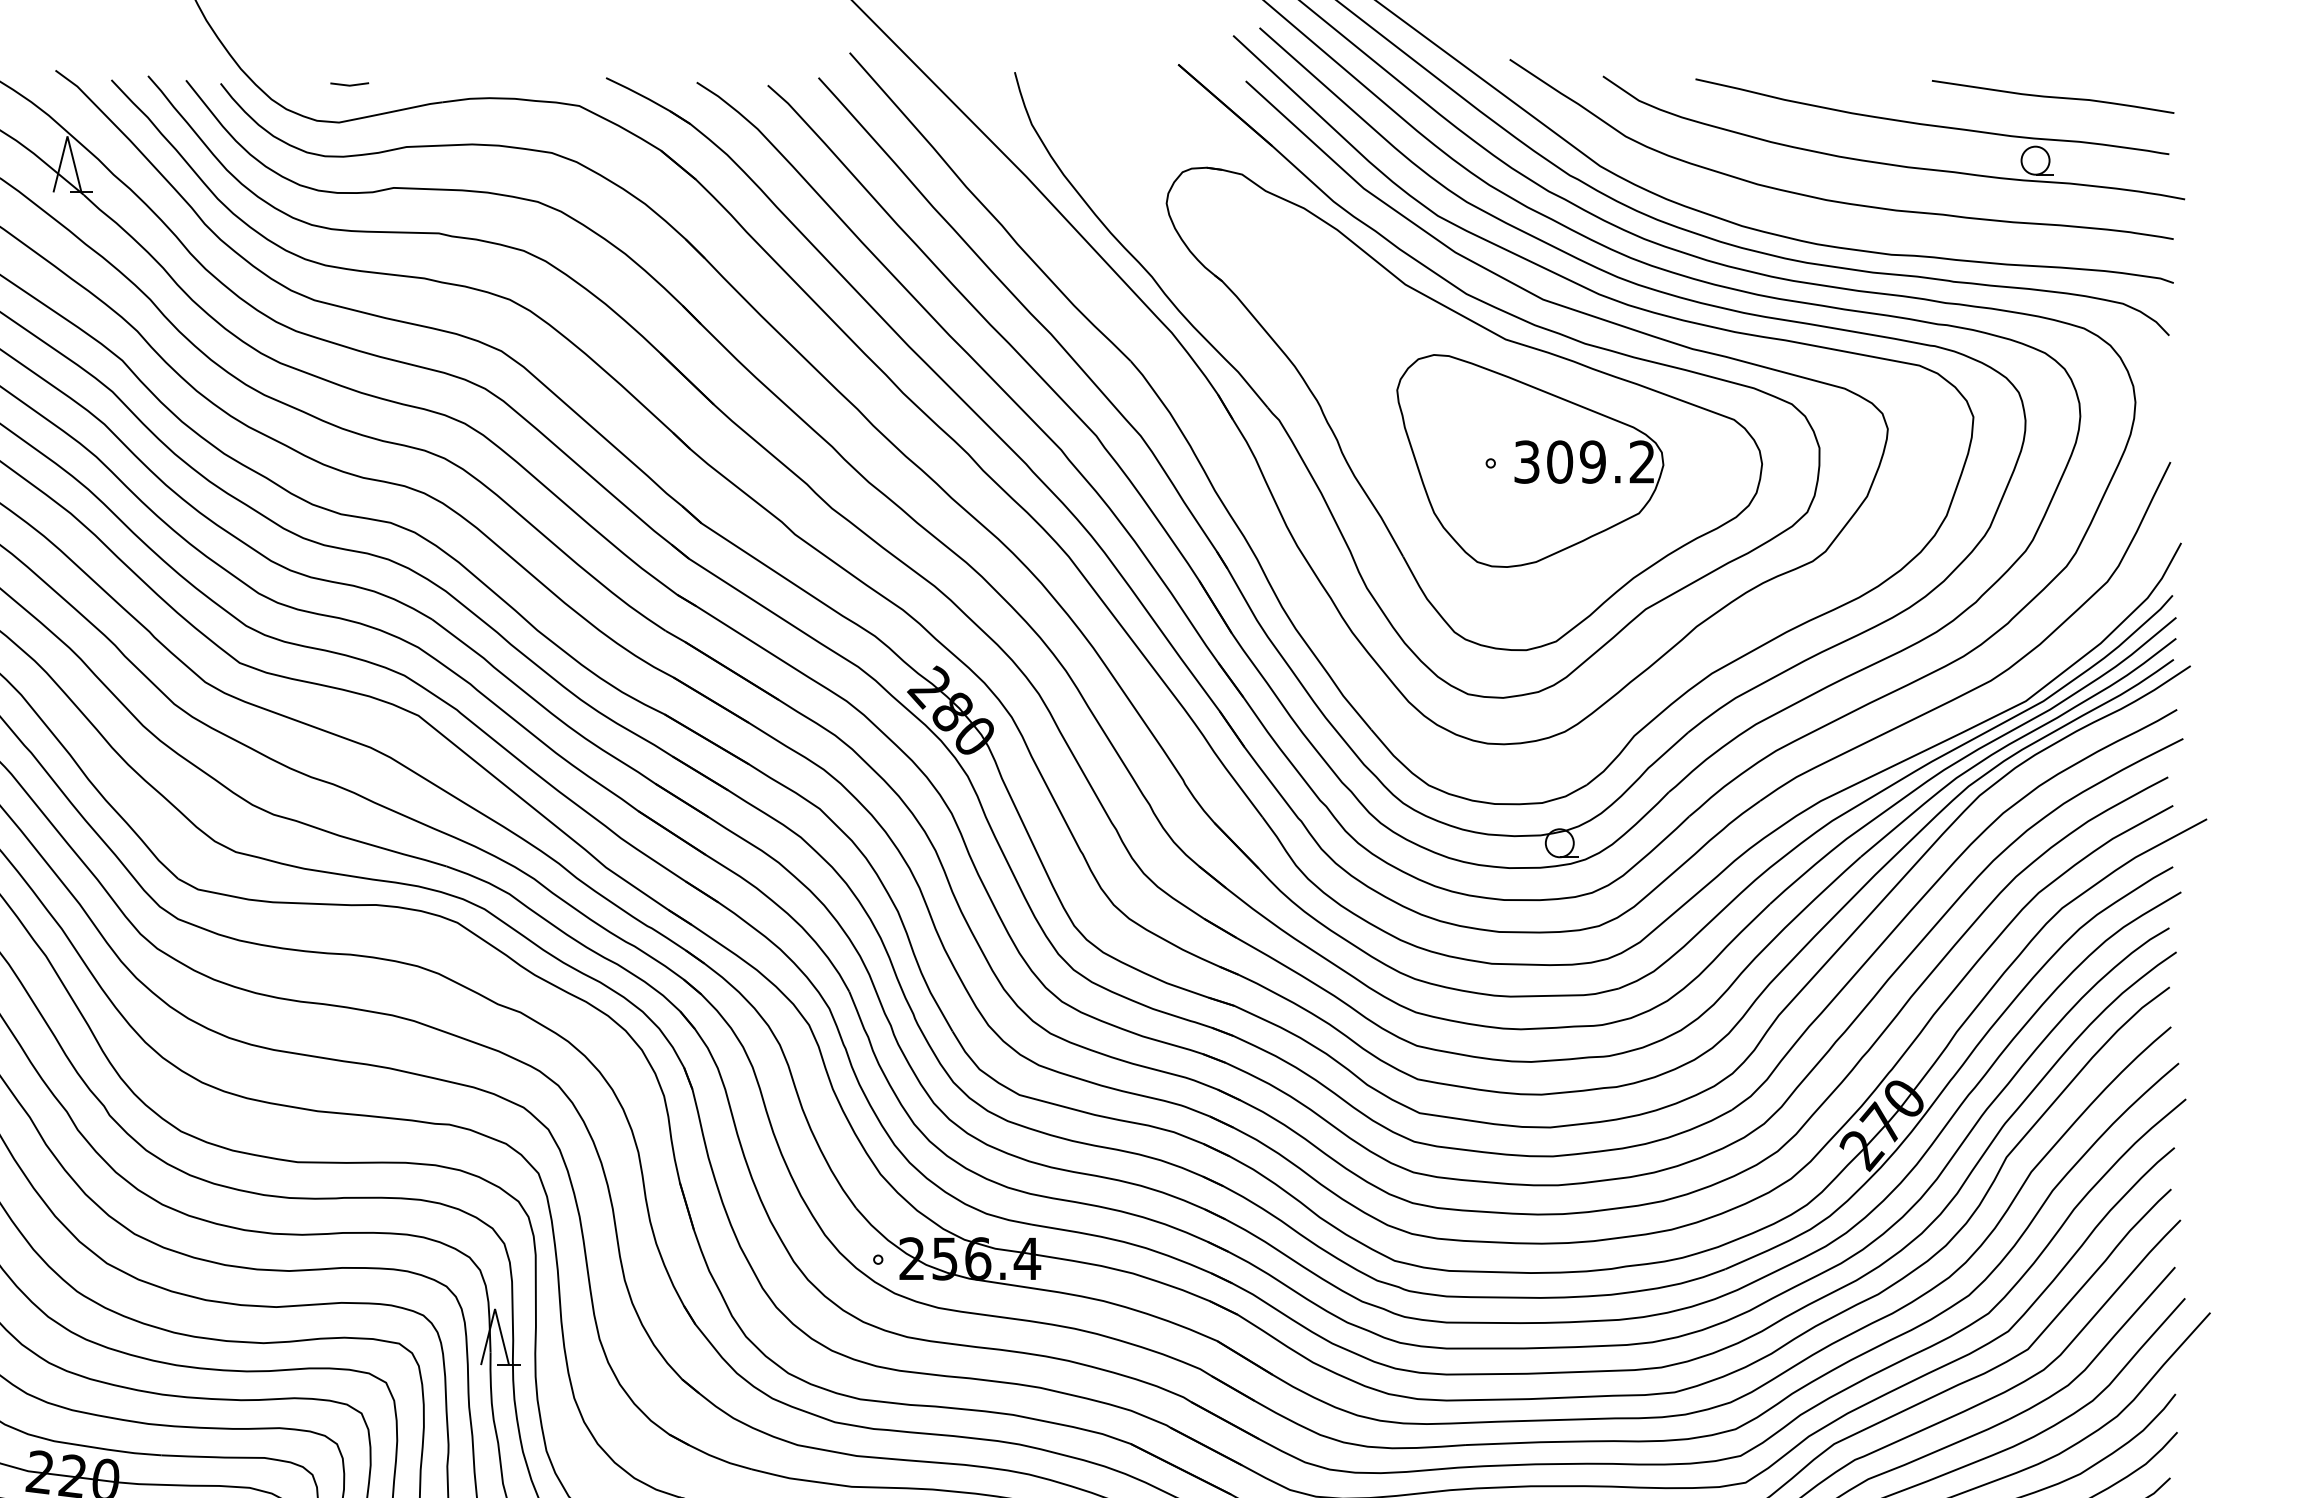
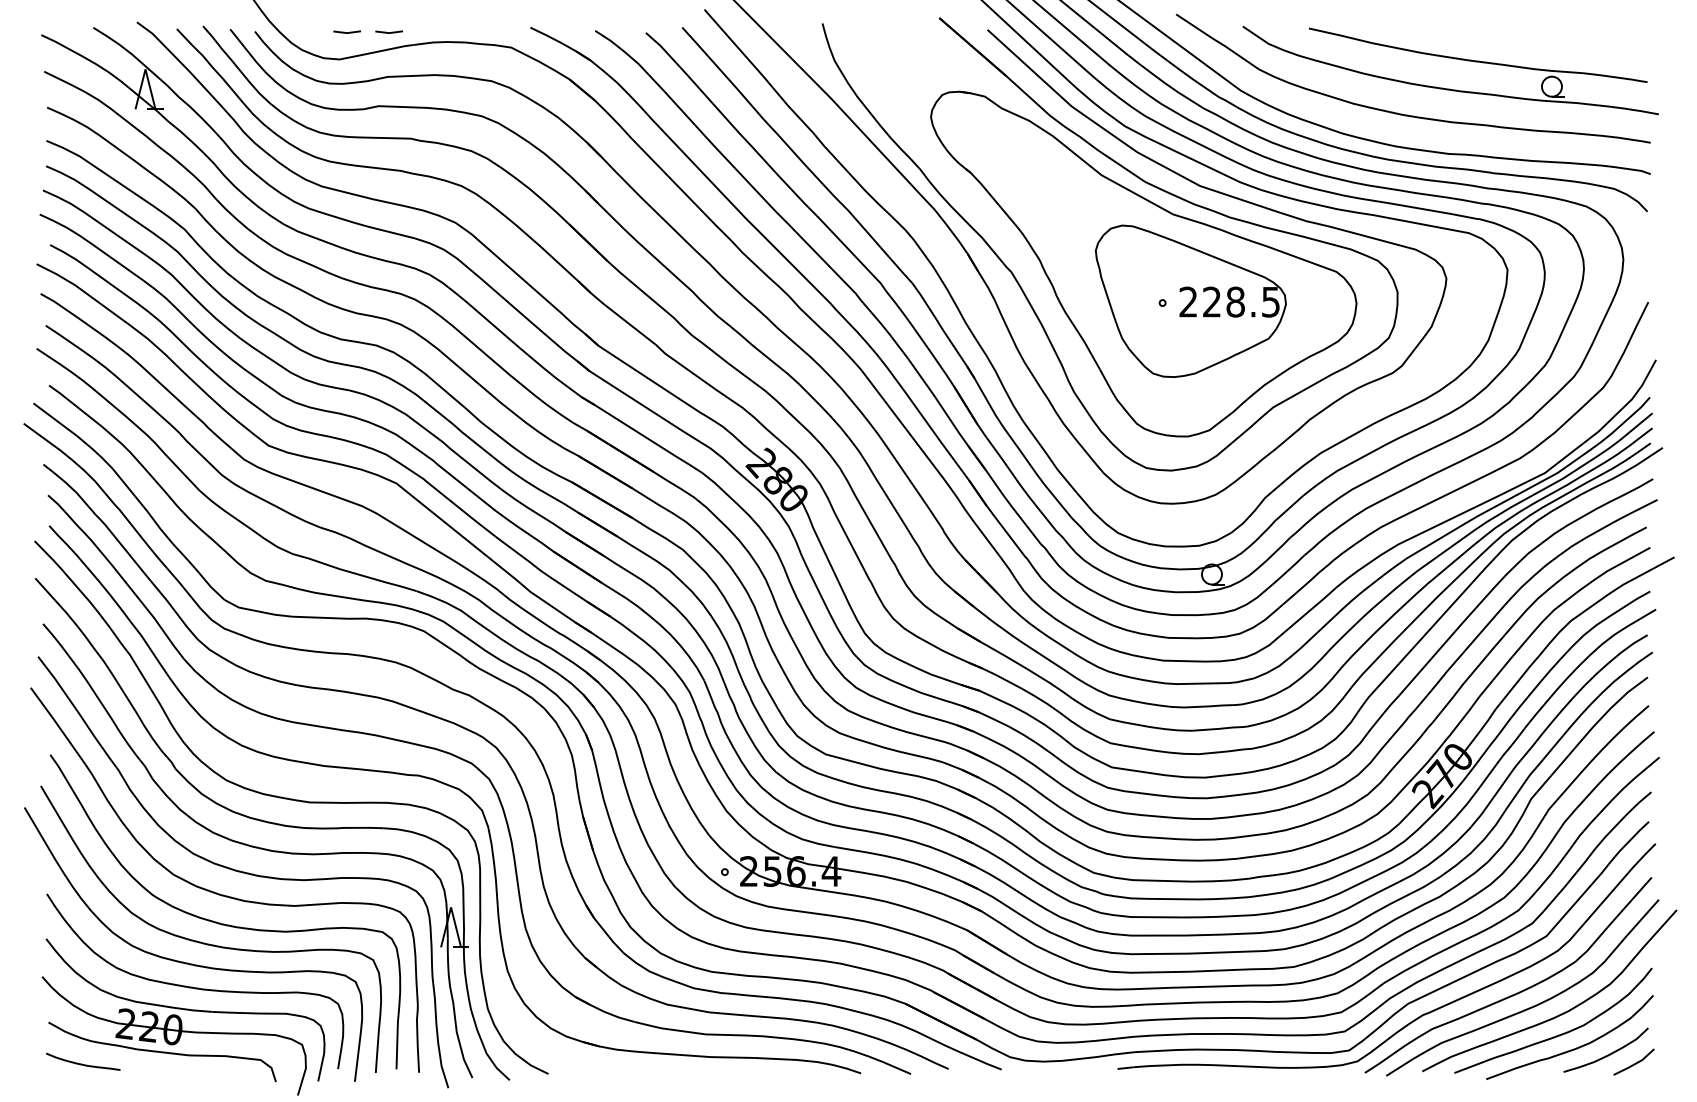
line: (407, 84) -> (388, 32), added
curve: (2053, 96) -> (1564, 40), removed
text: (1584, 461) -> (1229, 301), 309.2 -> 228.5

